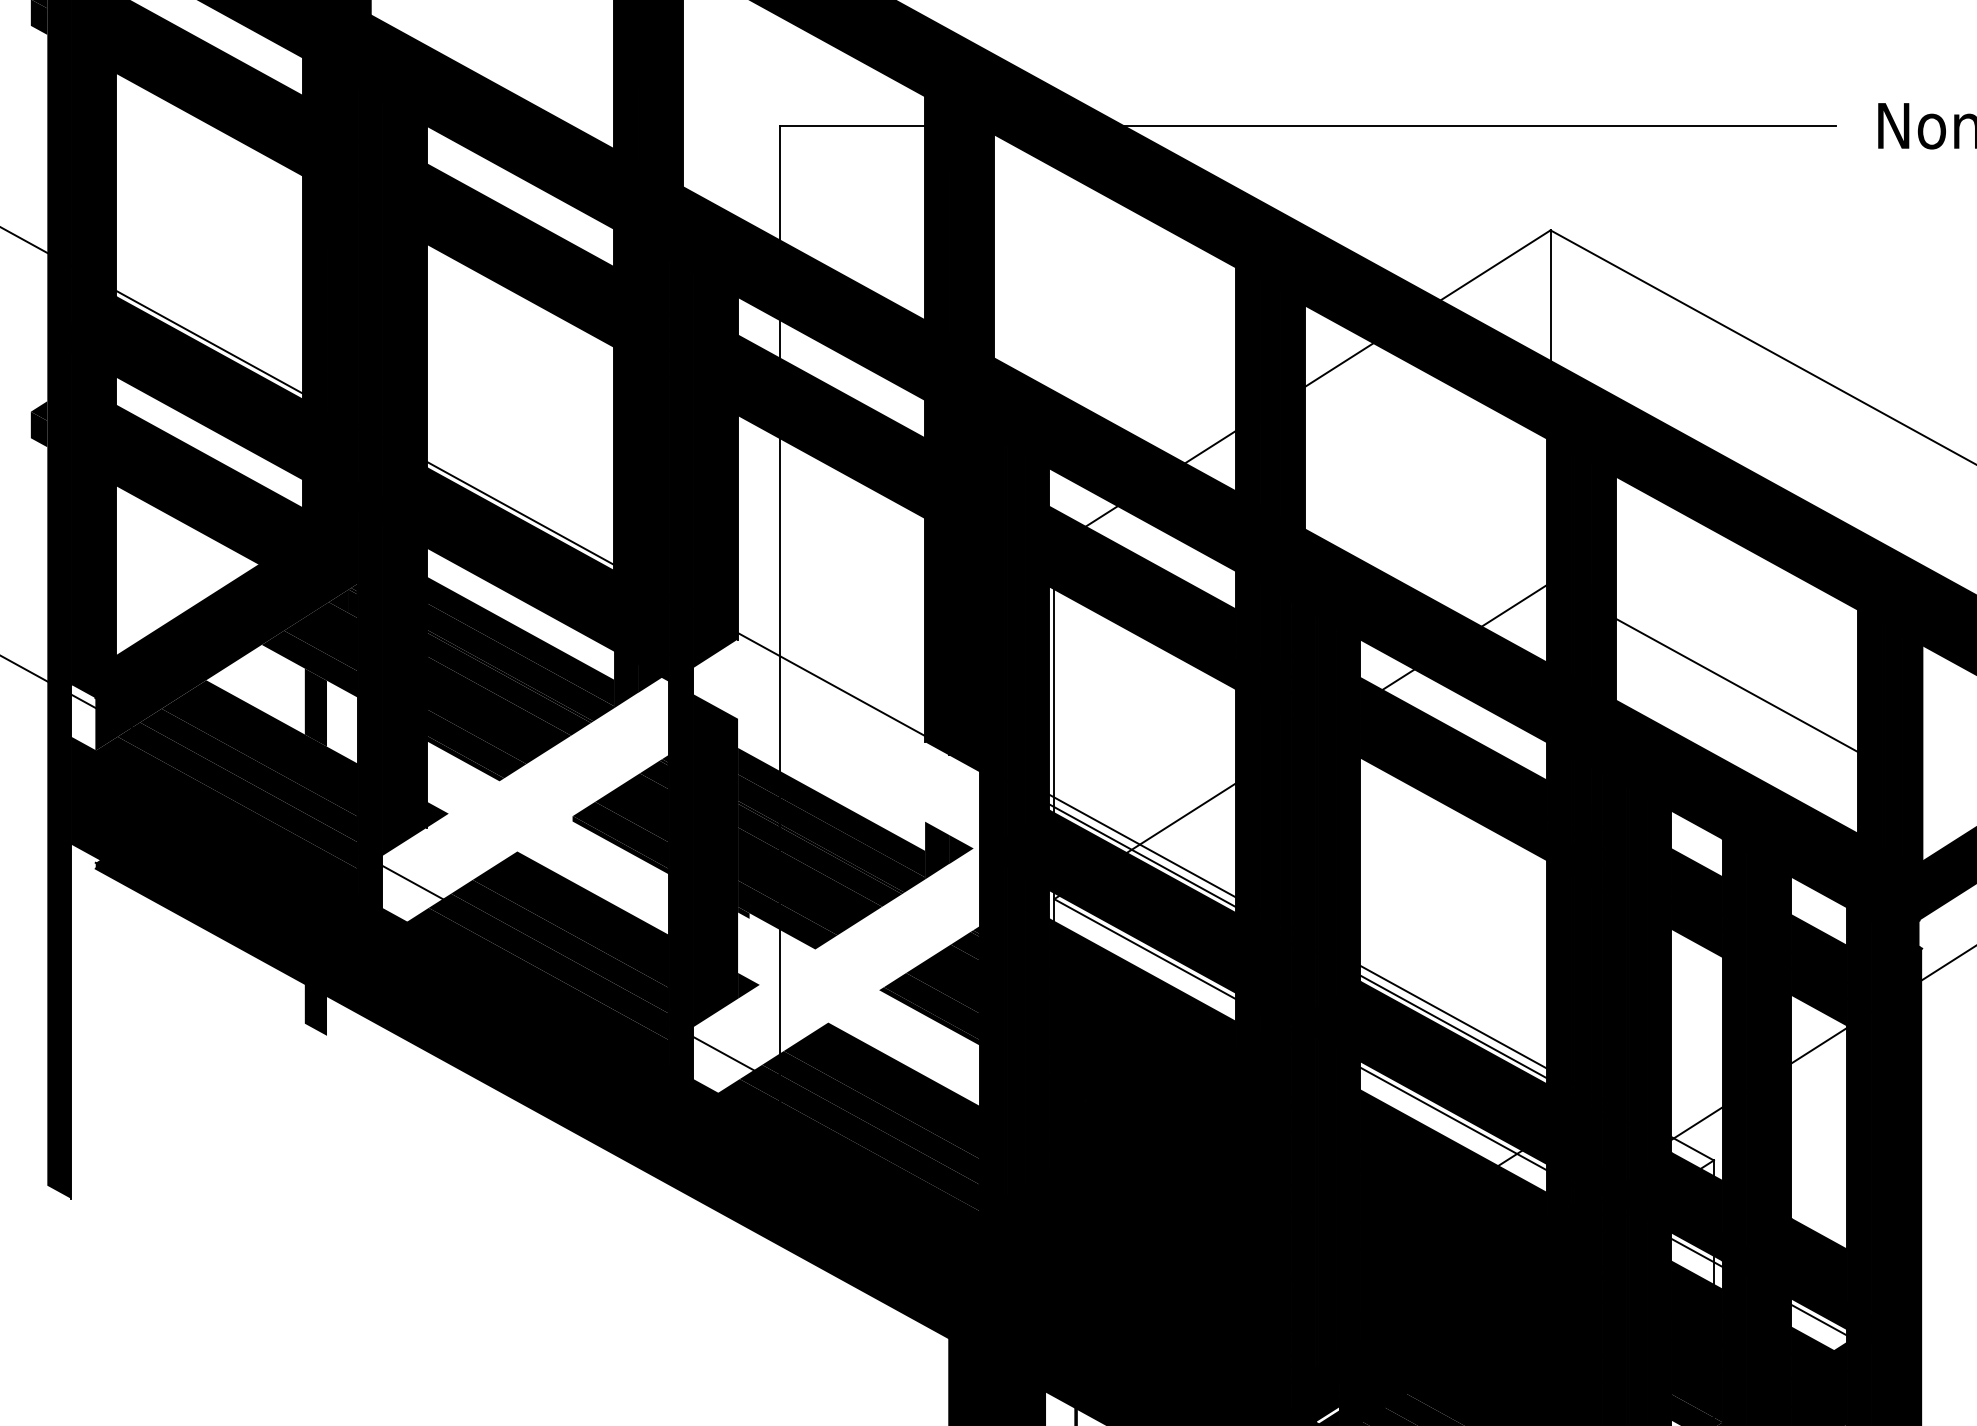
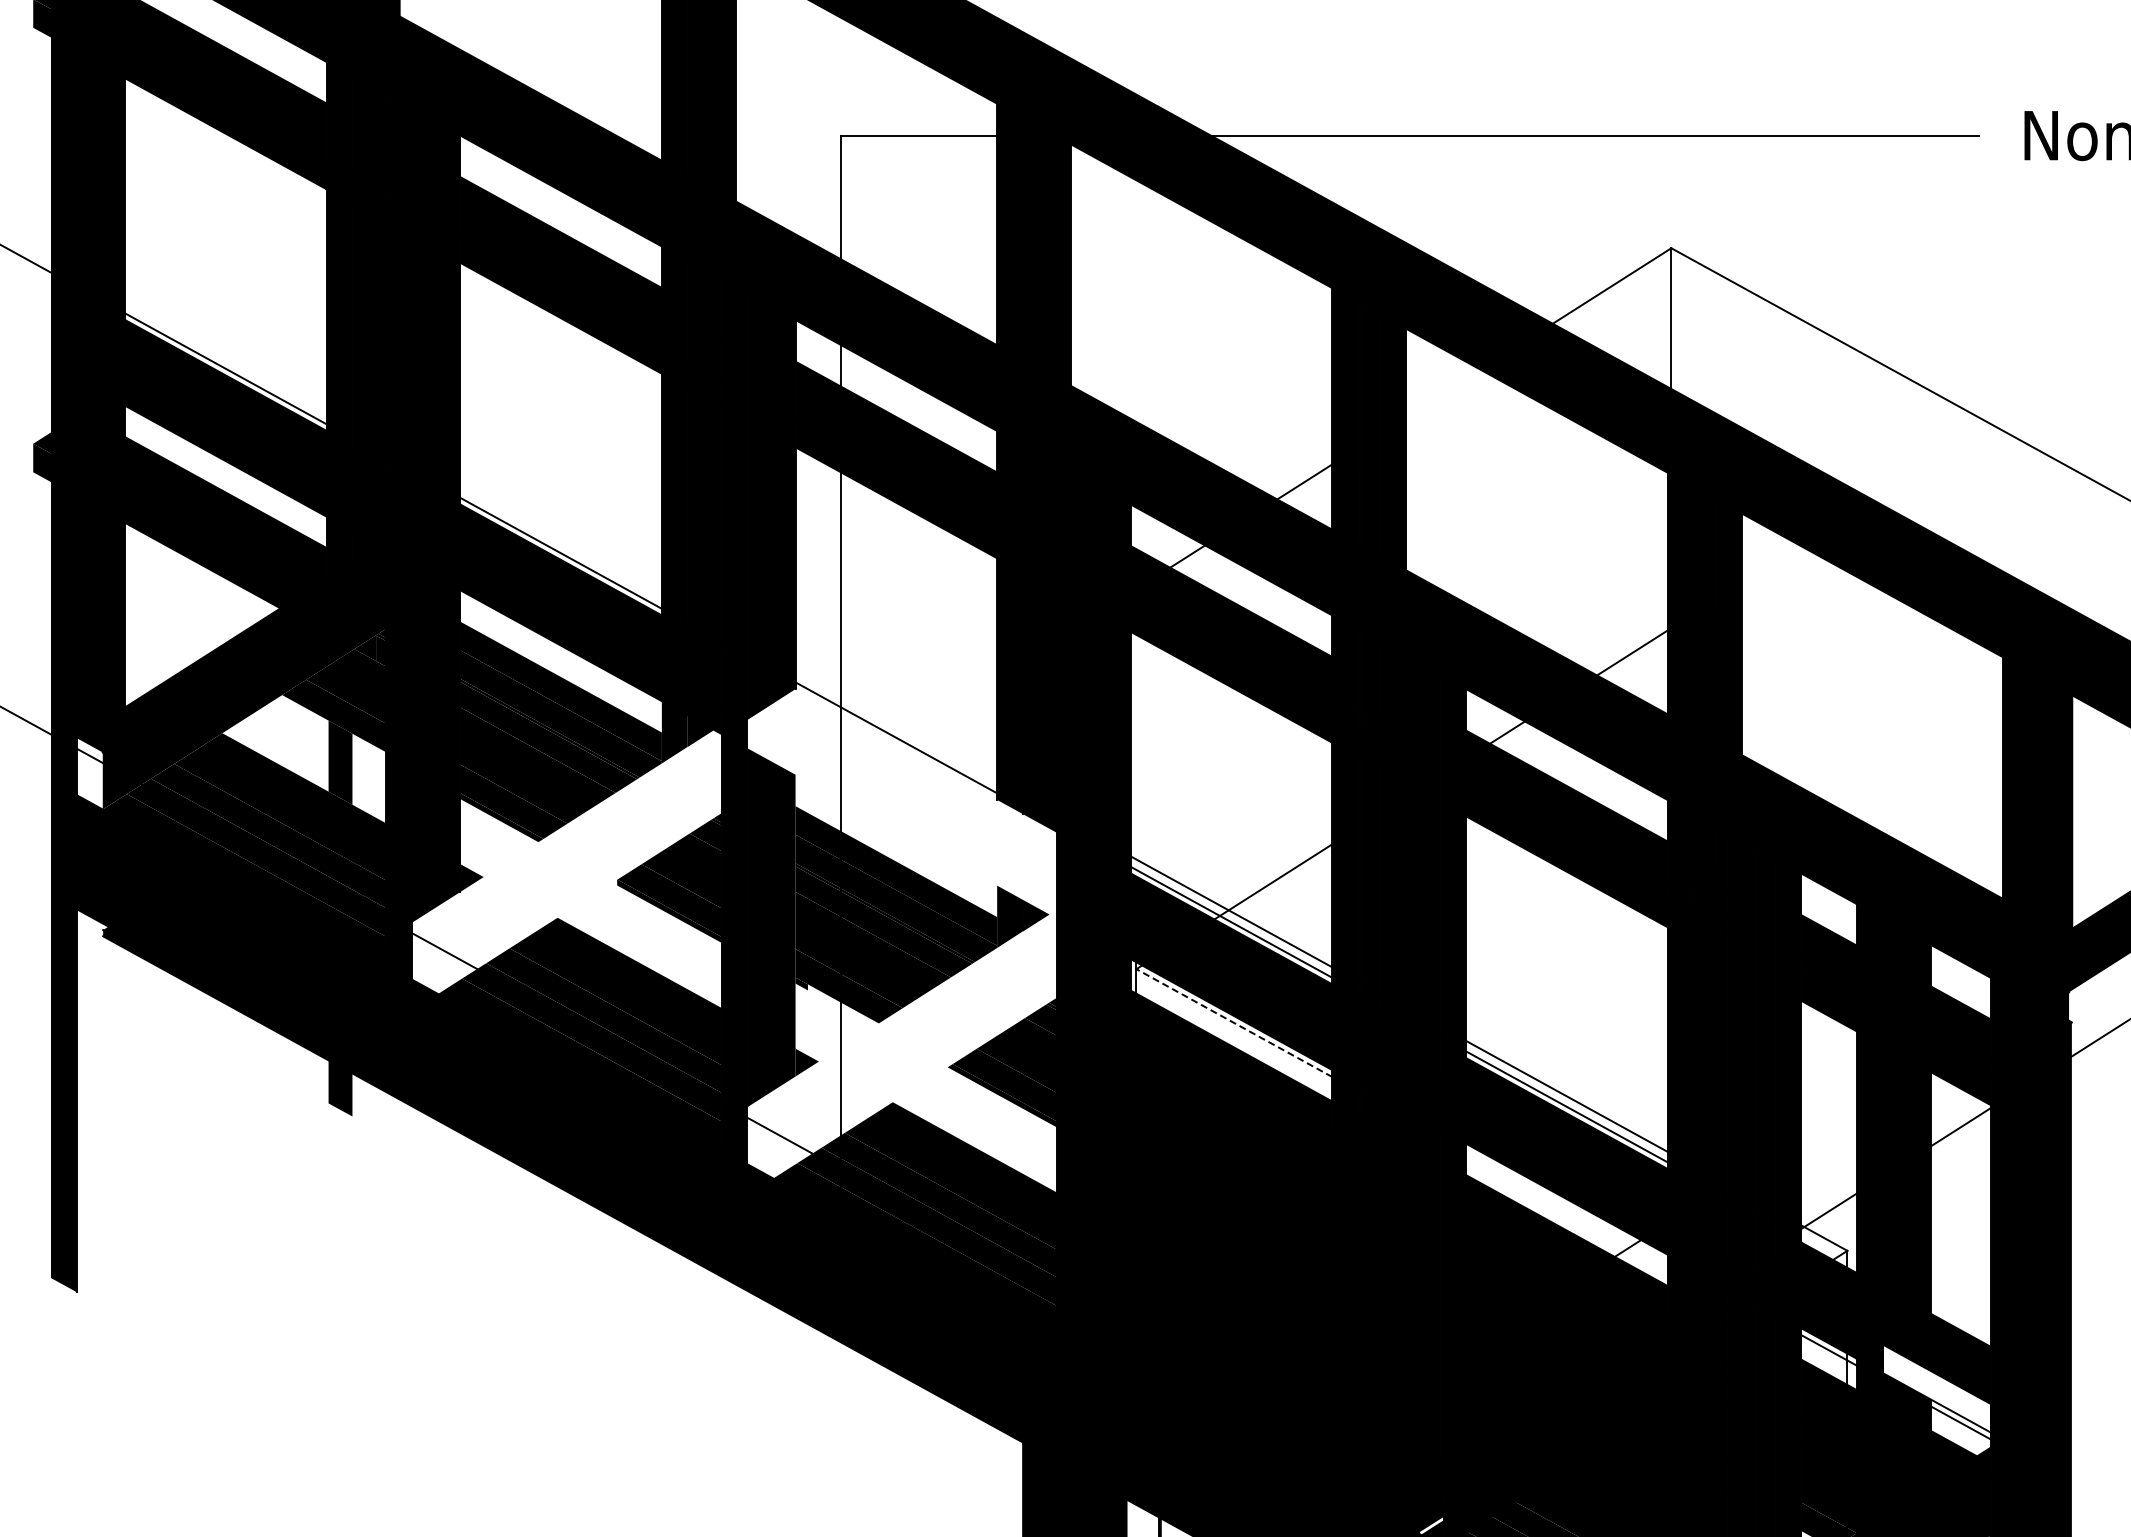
line: (1339, 365) -> (1443, 393), removed
line: (1736, 685) -> (1871, 738), removed
line: (1054, 700) -> (1136, 755), removed
line: (1145, 949) -> (1234, 1023), solid -> dashed
line: (1453, 1118) -> (1566, 1205), removed
fill: (1797, 1288) -> (1937, 1388), removed

